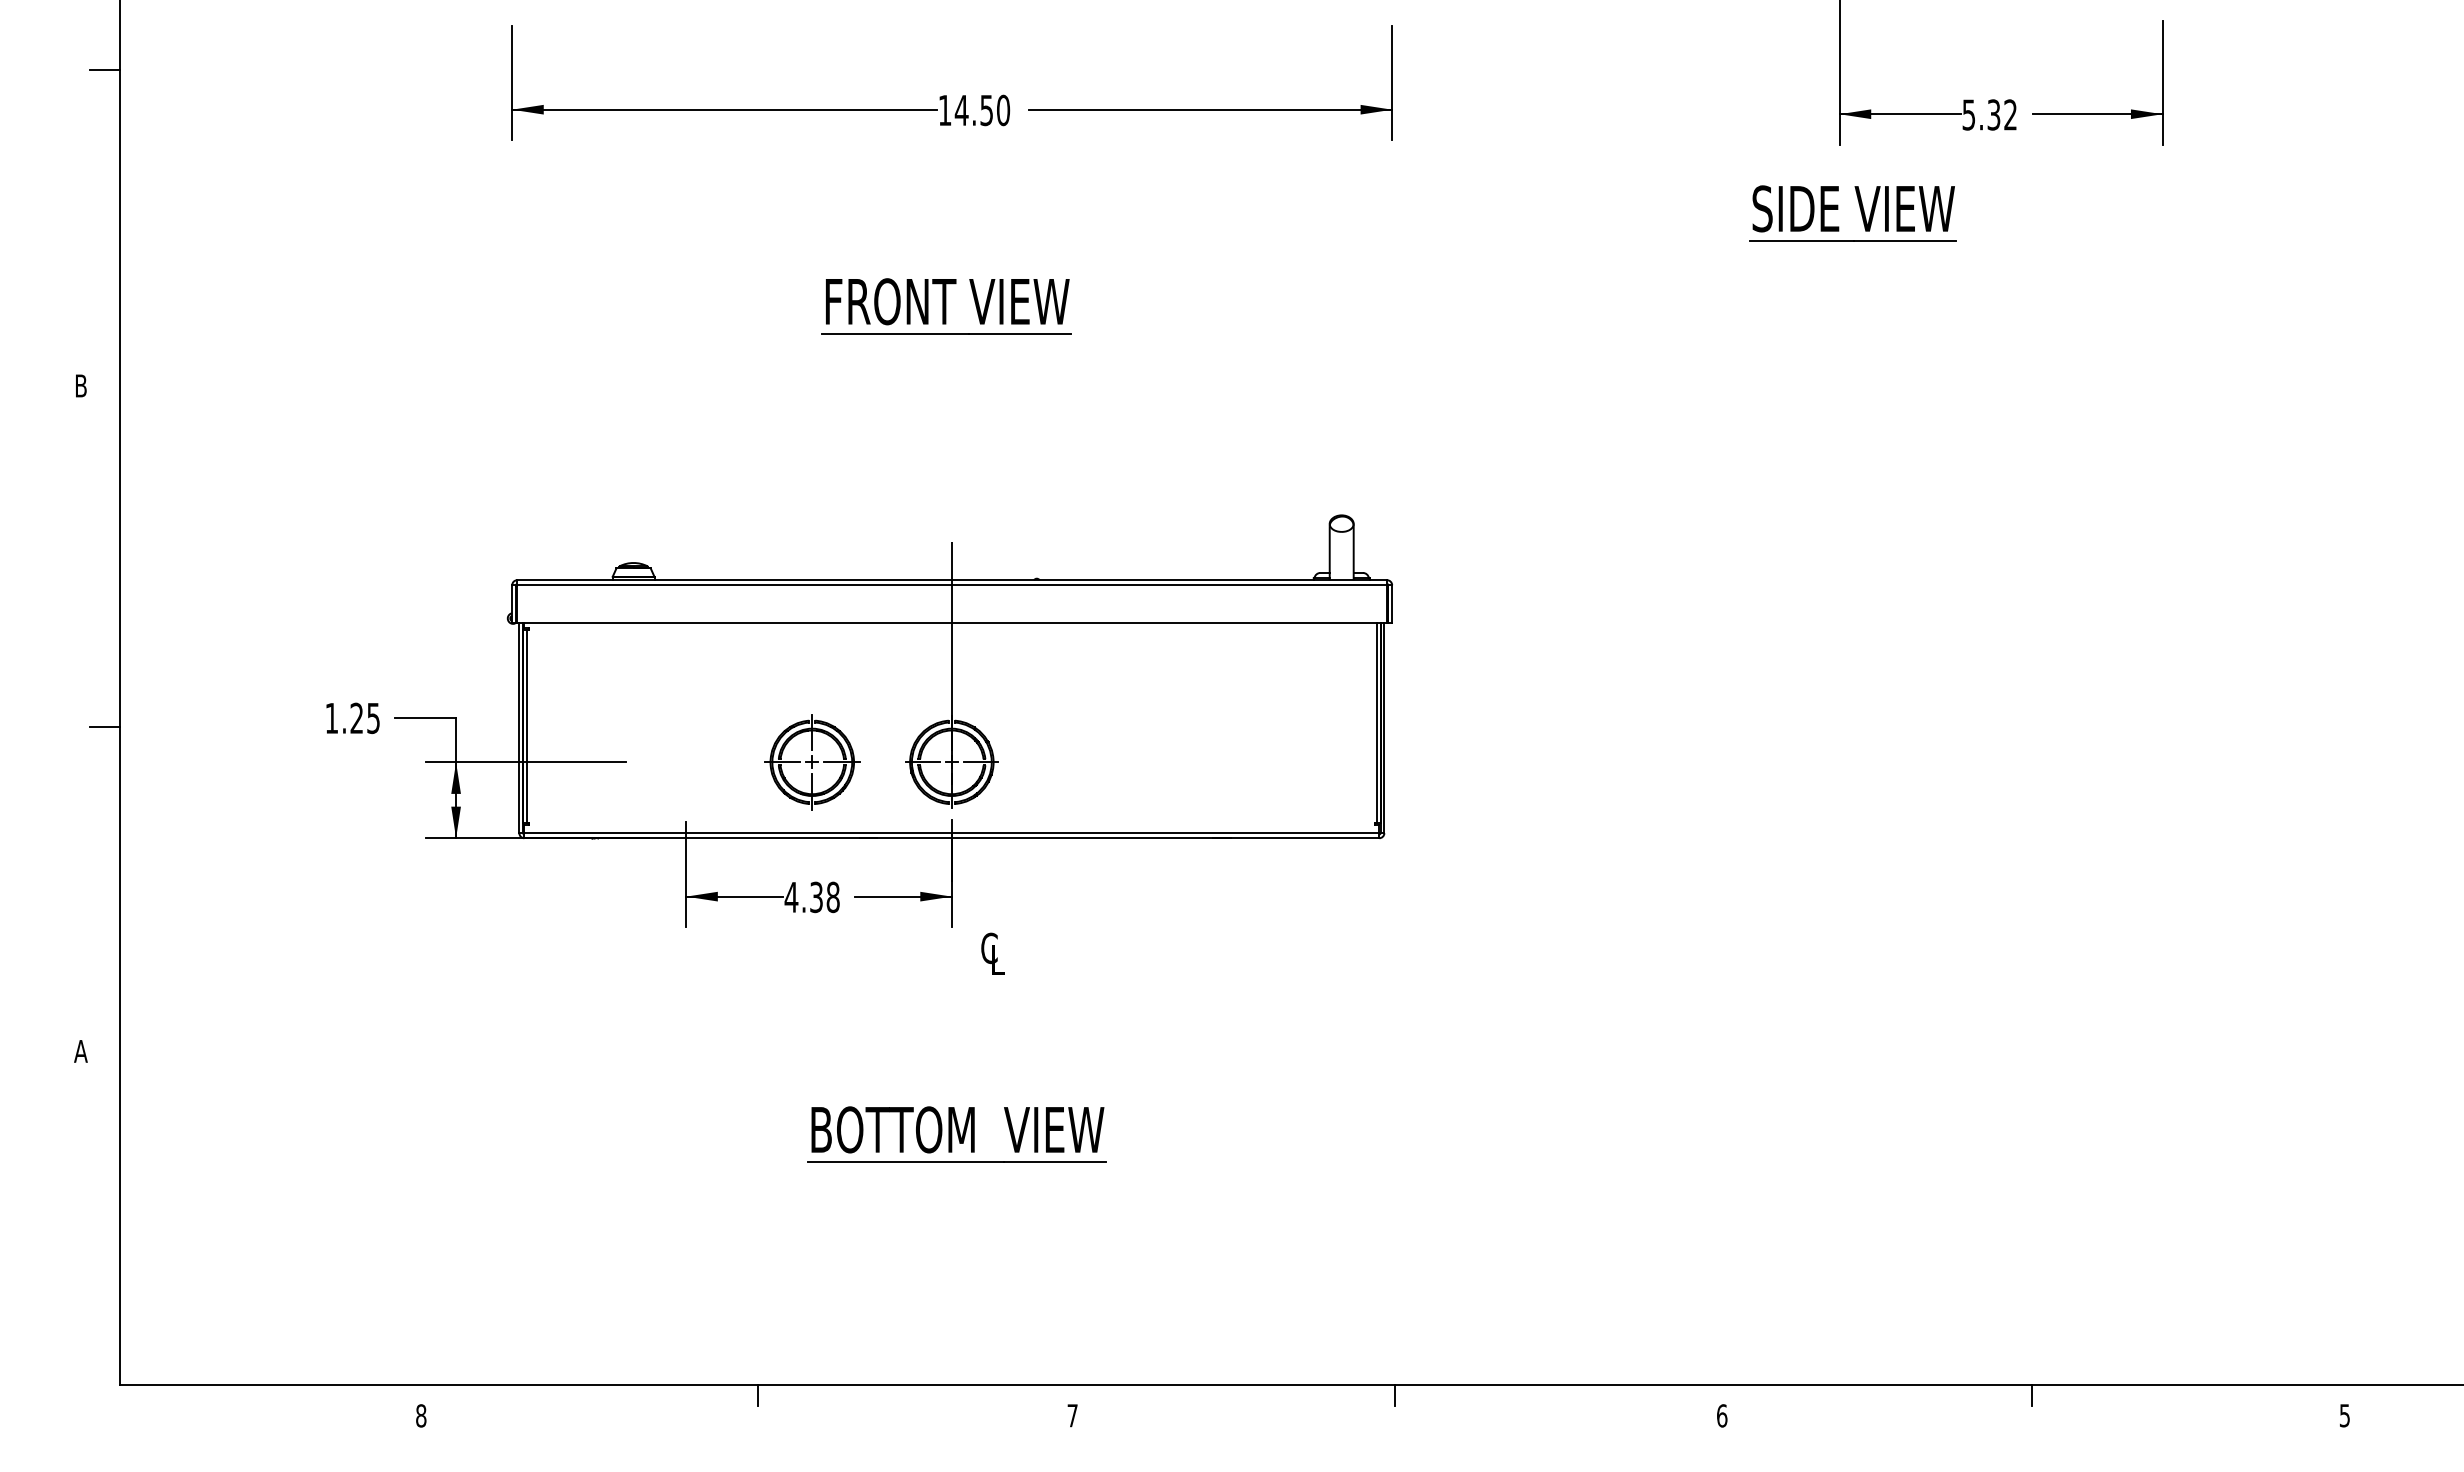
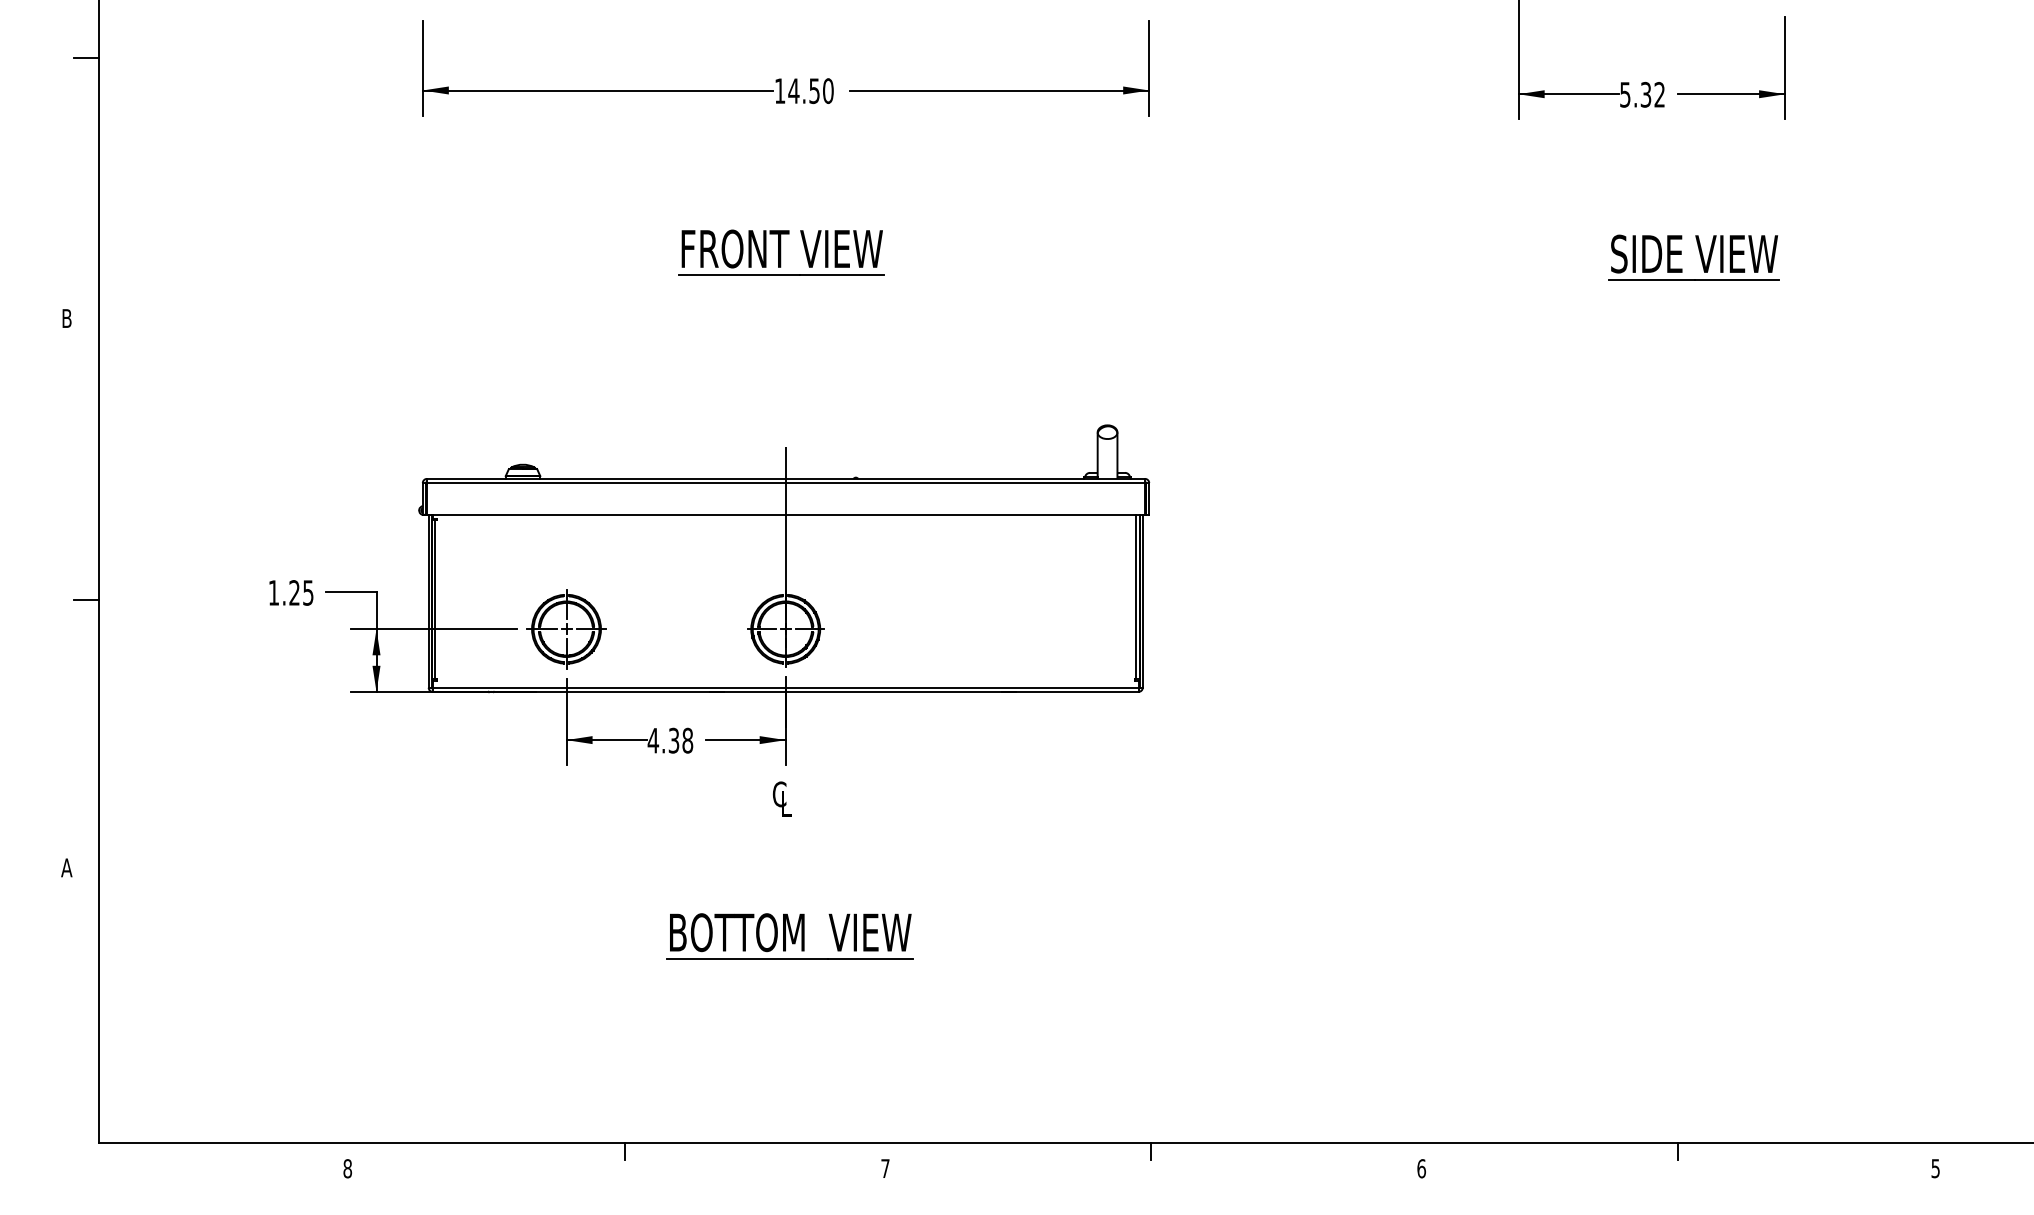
part: (1860, 212) -> (1700, 257), moved
part: (812, 762) -> (566, 629), moved
text: (992, 953) -> (782, 798), moved

